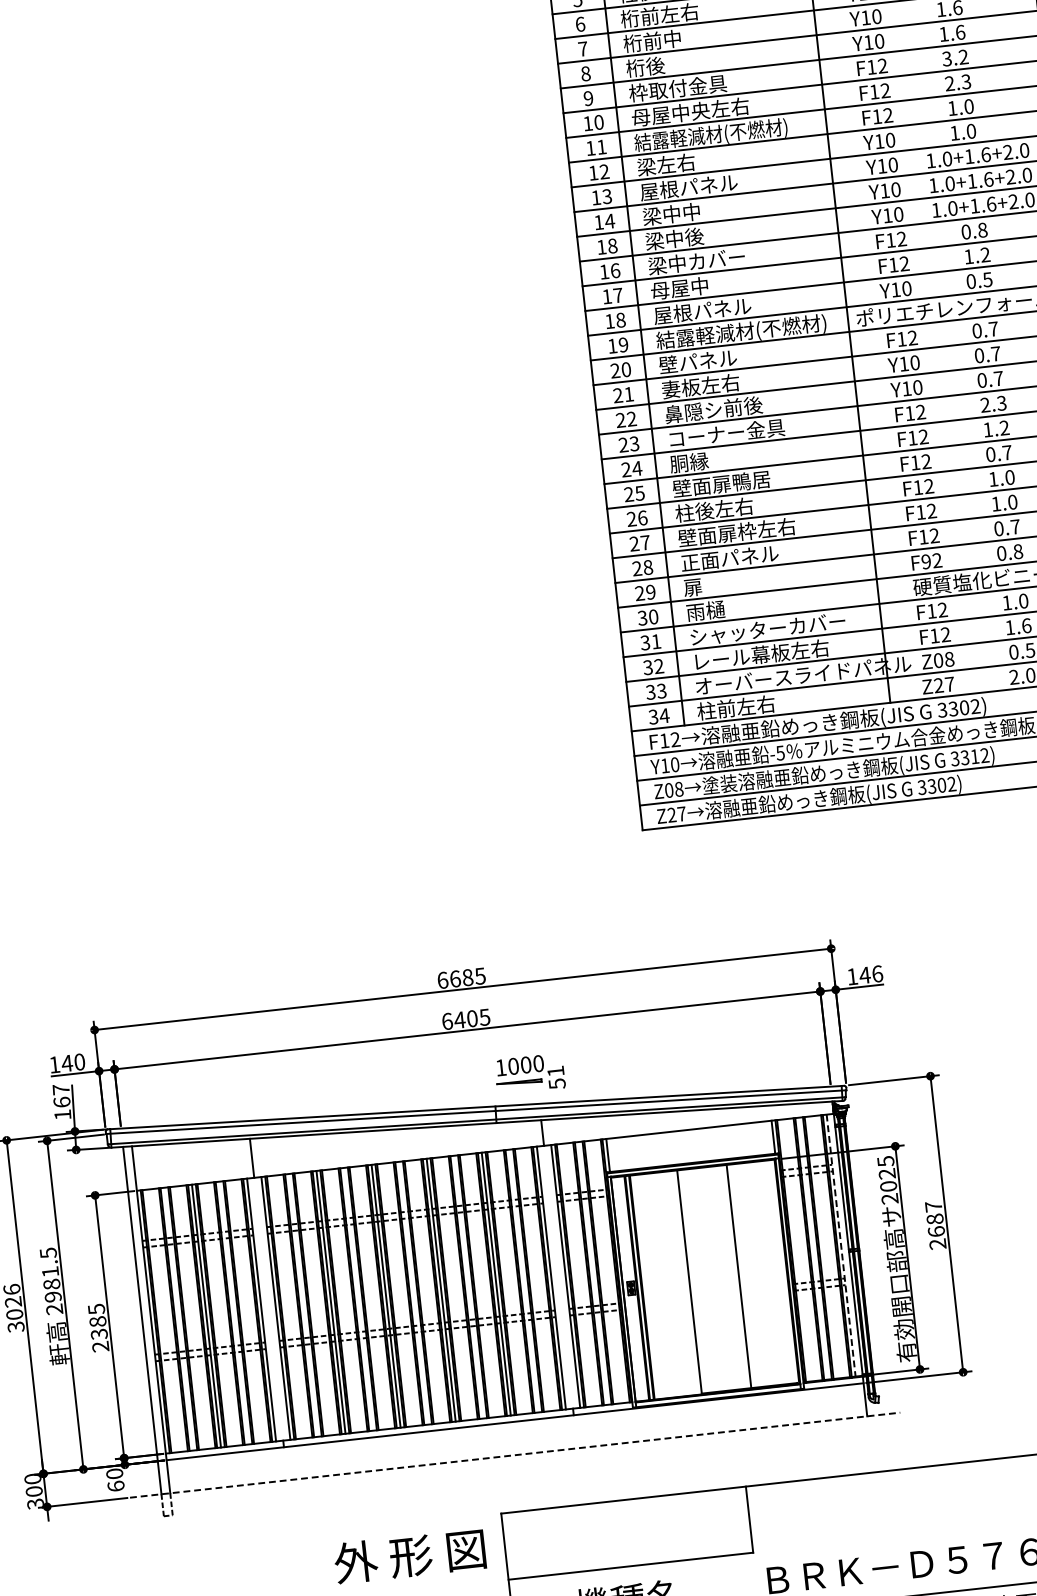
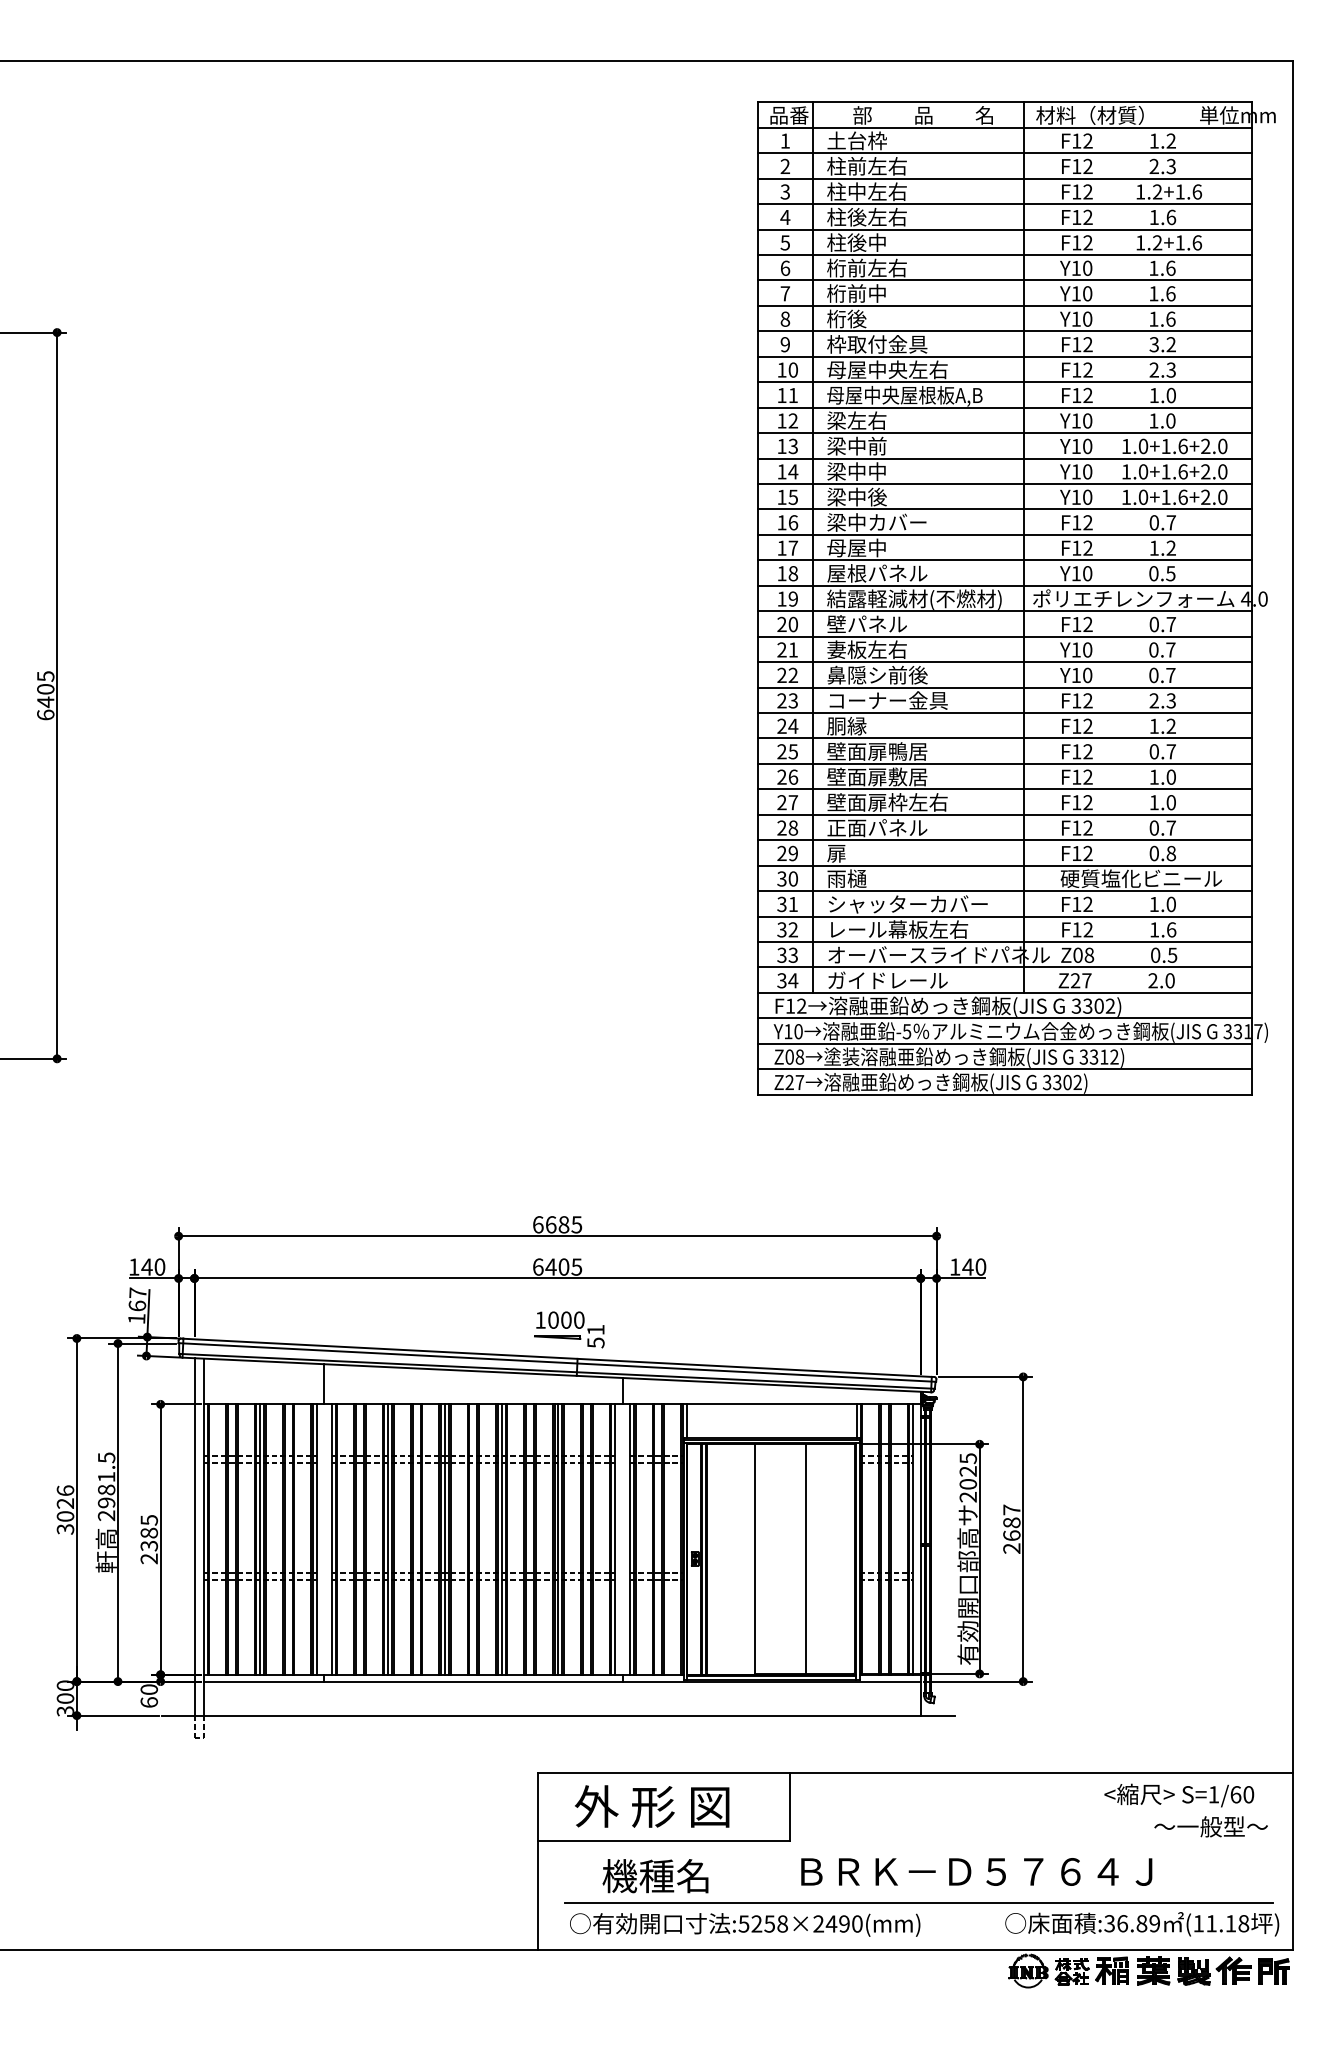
text: (710, 136) -> (905, 396), 結露軽減材(不燃材) -> 母屋中央屋根板A,B
text: (688, 186) -> (877, 445), 屋根パネル -> 梁中前
text: (982, 229) -> (1171, 522), 0.8 -> 0.7
text: (612, 245) -> (793, 496), 18 -> 15
text: (724, 508) -> (877, 776), 柱後左右 -> 壁面扉敷居
text: (926, 561) -> (1076, 853), F92 -> F12
text: (756, 705) -> (887, 980), 柱前左右 -> ガイドレール
text: (877, 973) -> (980, 1266), 146 -> 140
part: (530, 1073) -> (569, 1329), moved
line: (841, 1246) -> (913, 1540), dashed -> solid
line: (515, 1455) -> (558, 1715), dashed -> solid
text: (410, 1556) -> (652, 1806), moved

